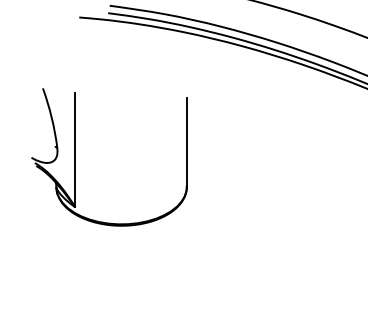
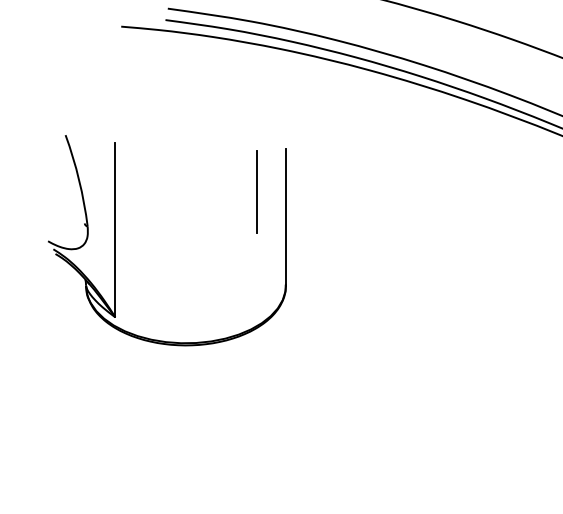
line: (167, 125) -> (256, 191), added

